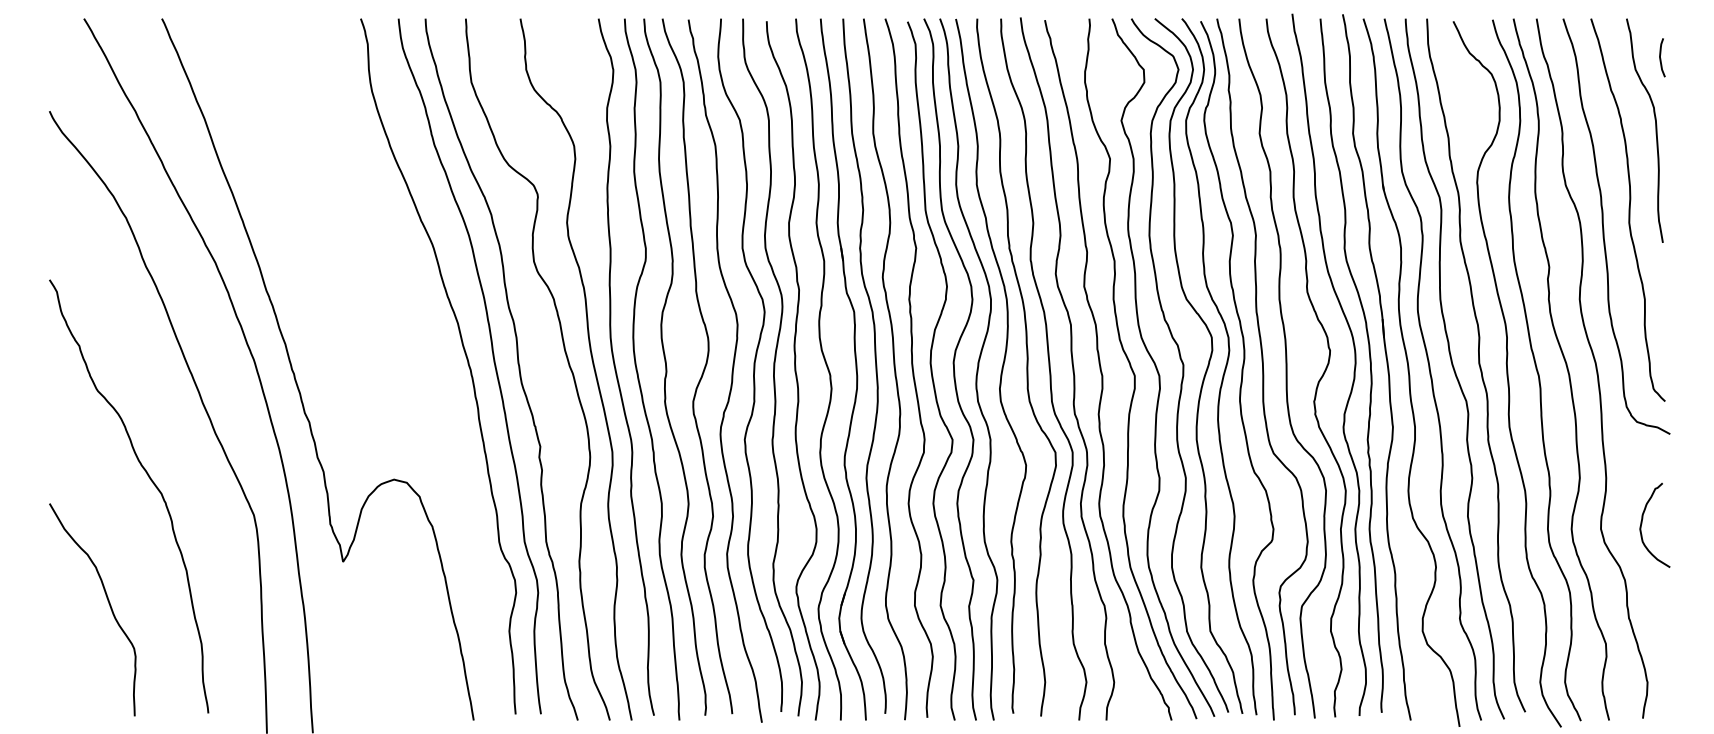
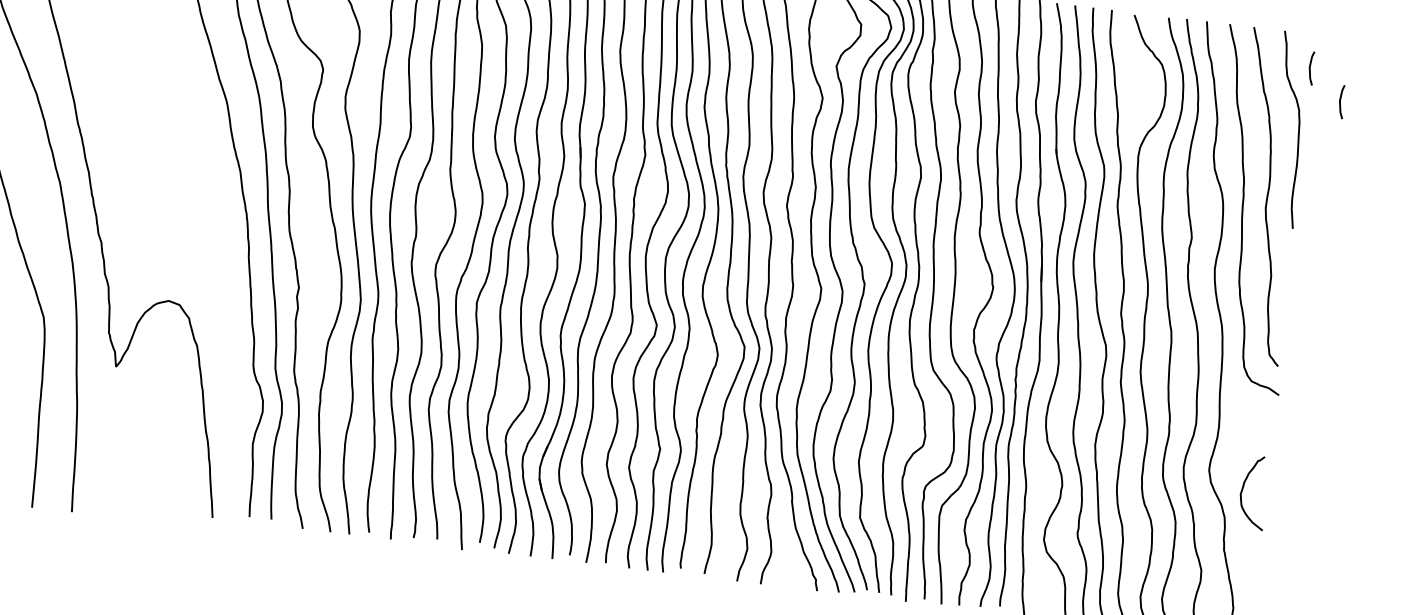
curve: (1700, 92) -> (1341, 102), added
curve: (1642, 524) -> (1243, 490), moved

